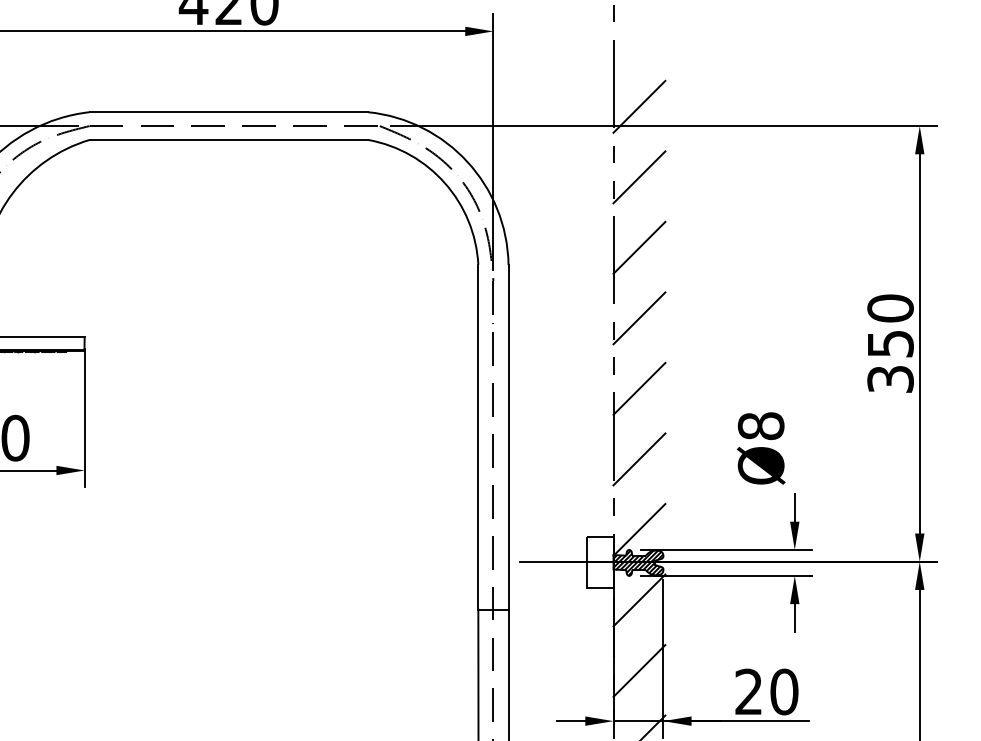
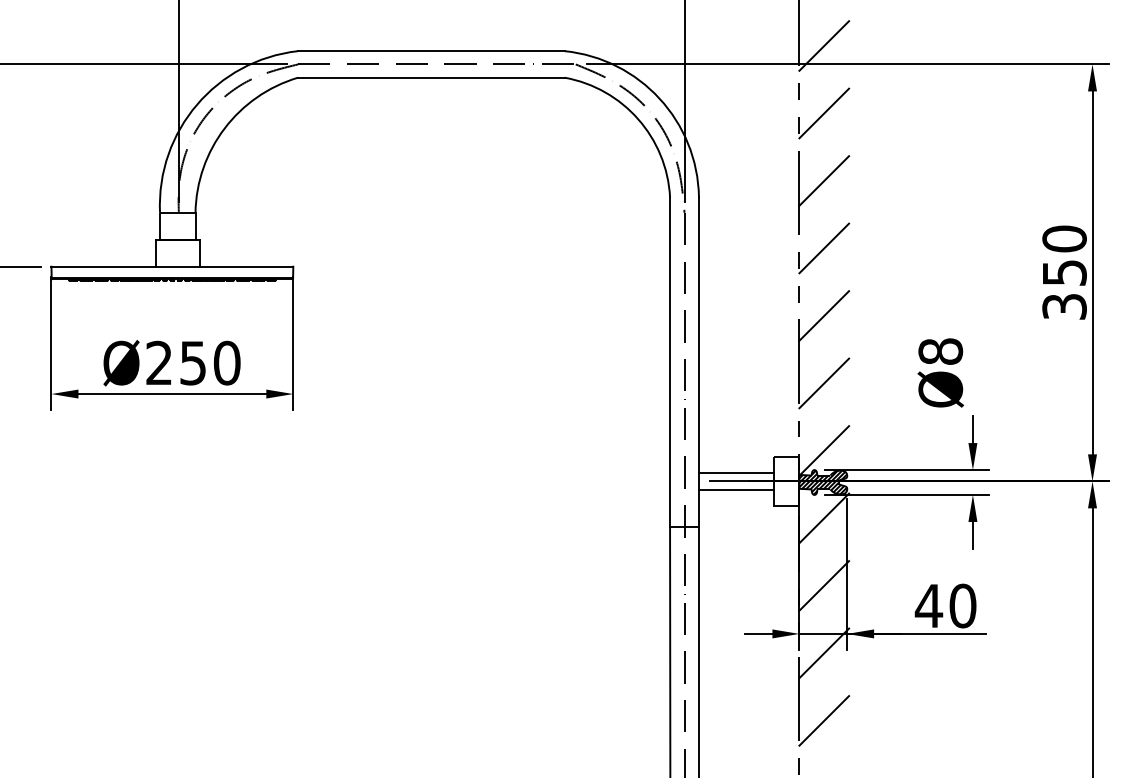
line: (546, 552) -> (735, 472), added
line: (546, 571) -> (735, 490), added
text: (748, 691) -> (928, 605), 20 -> 40

